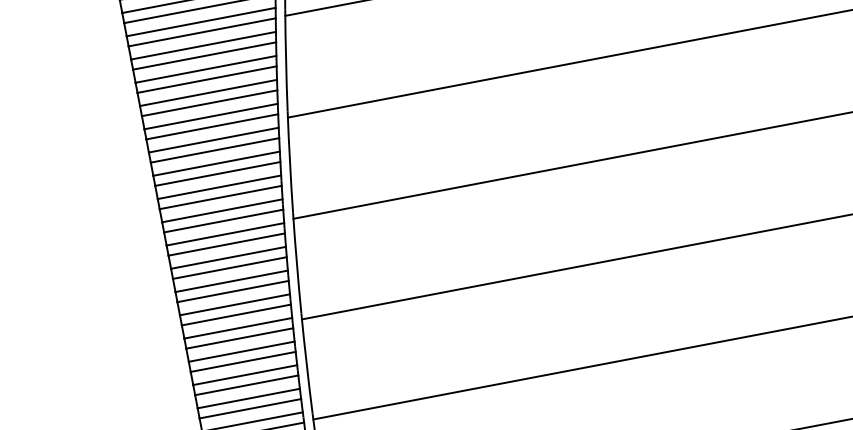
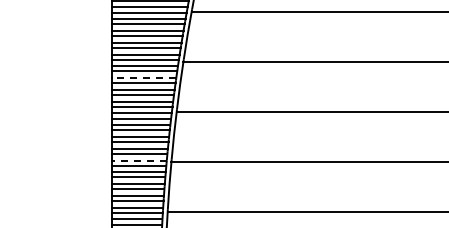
line: (215, 164) -> (143, 78), solid -> dashed
line: (236, 328) -> (138, 160), solid -> dashed

